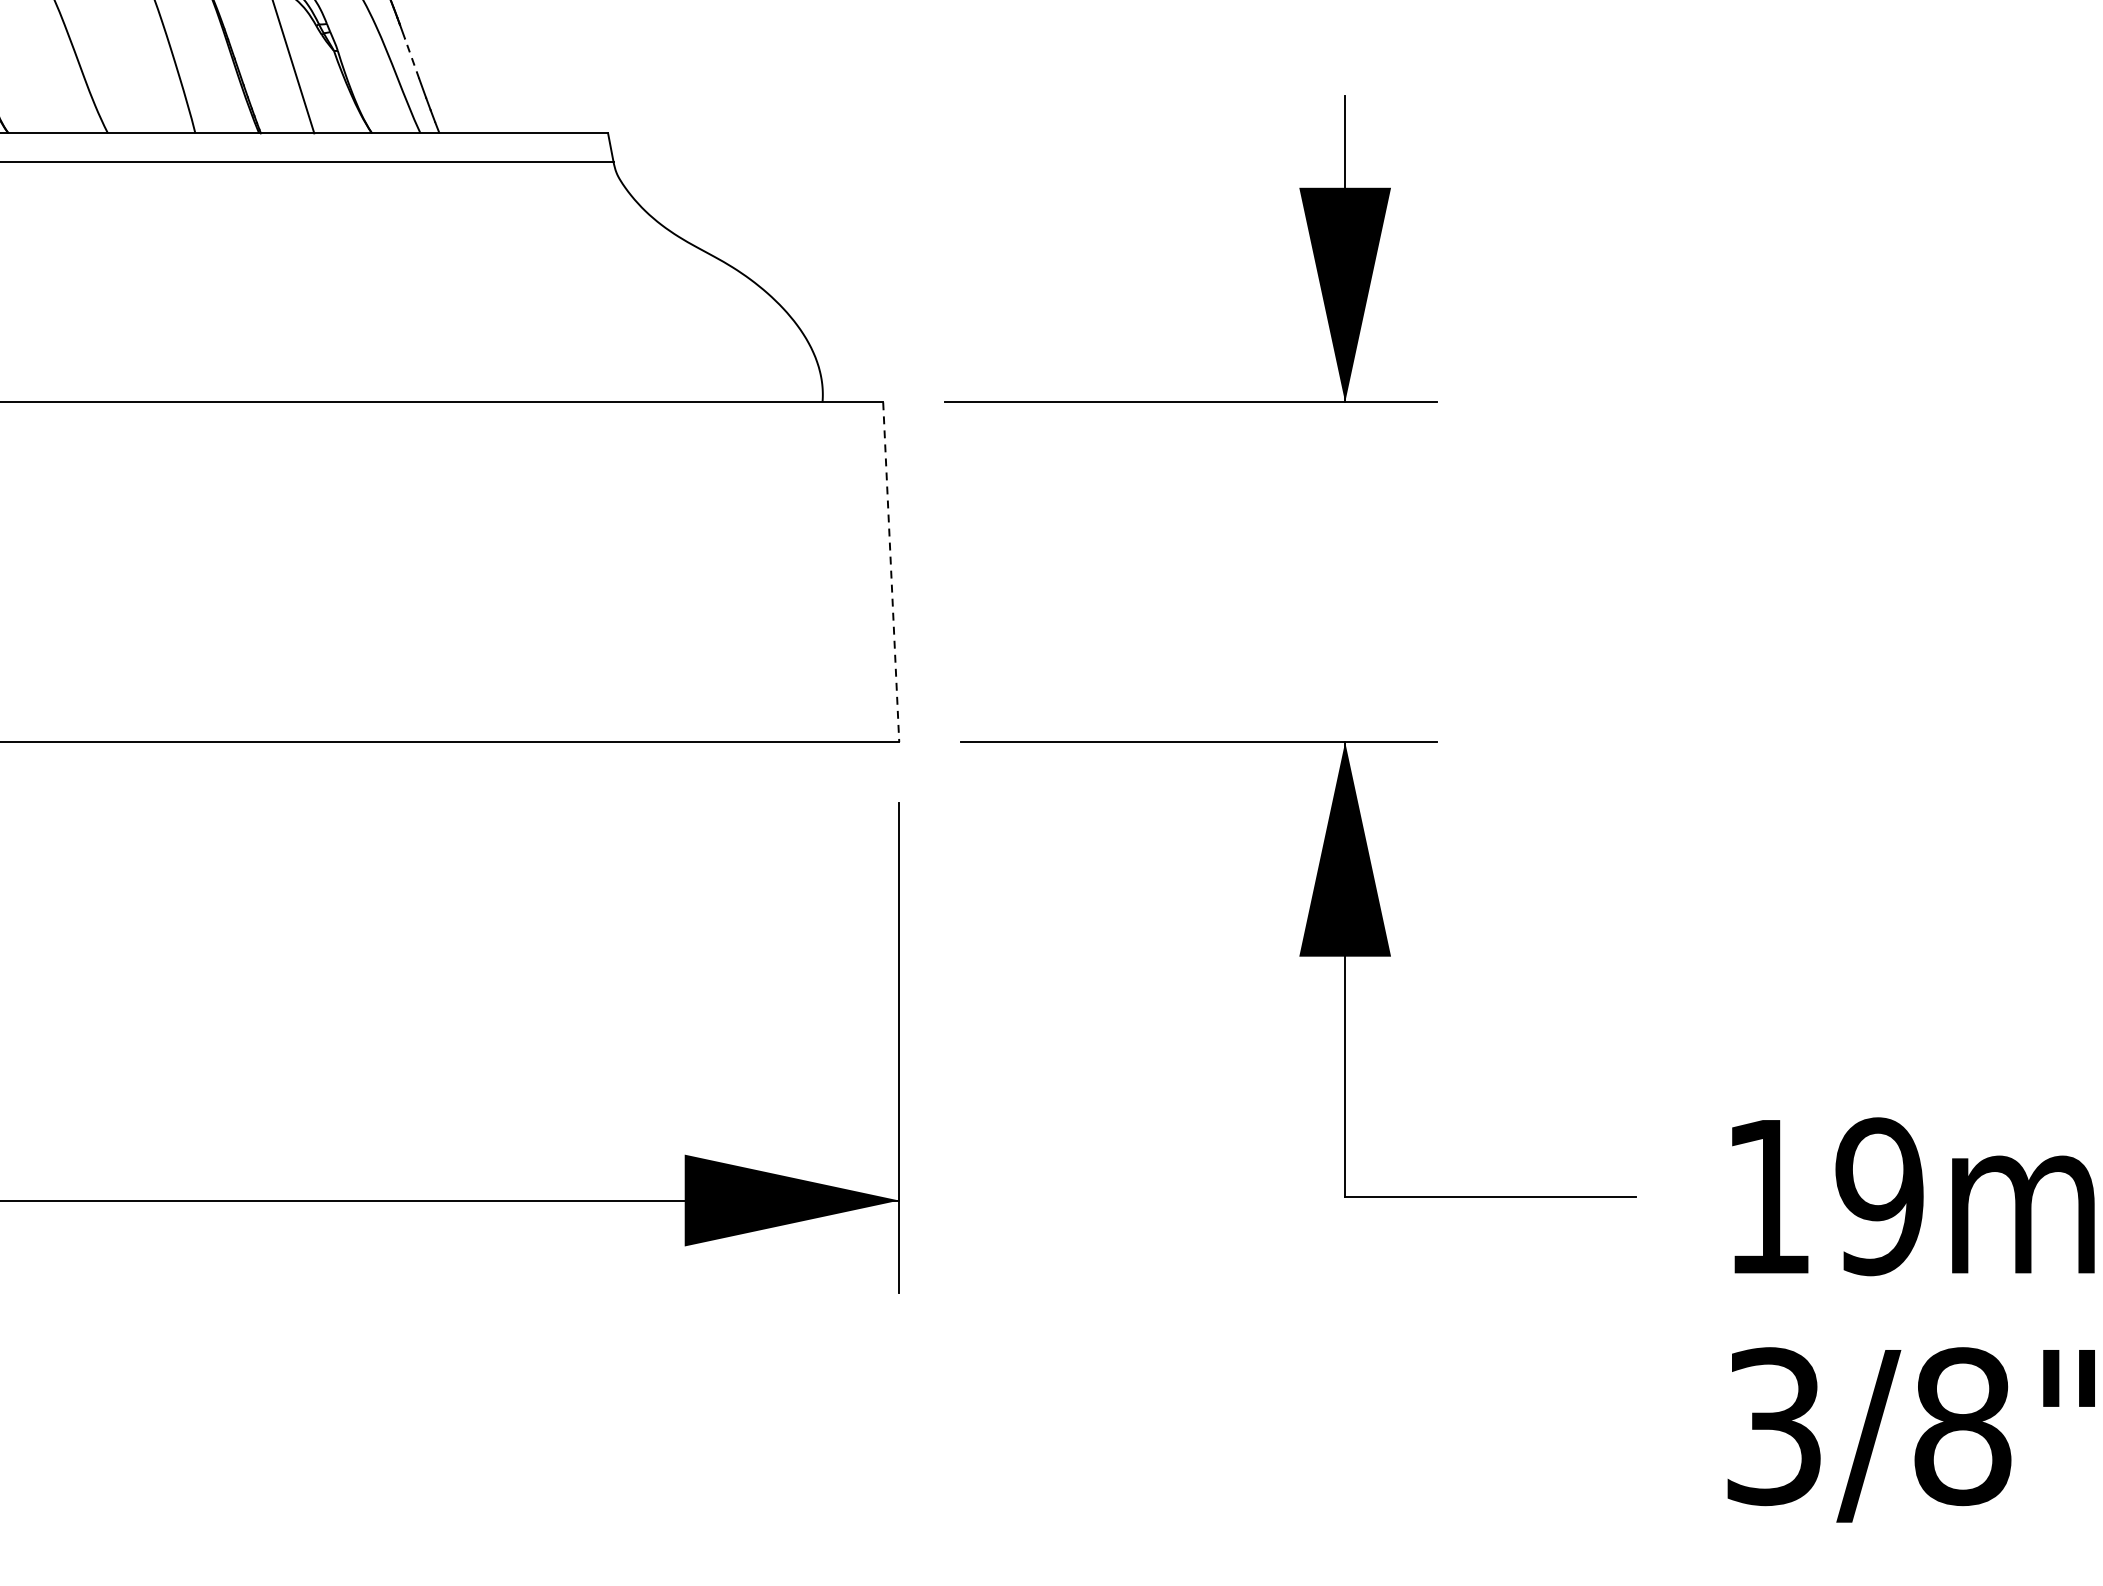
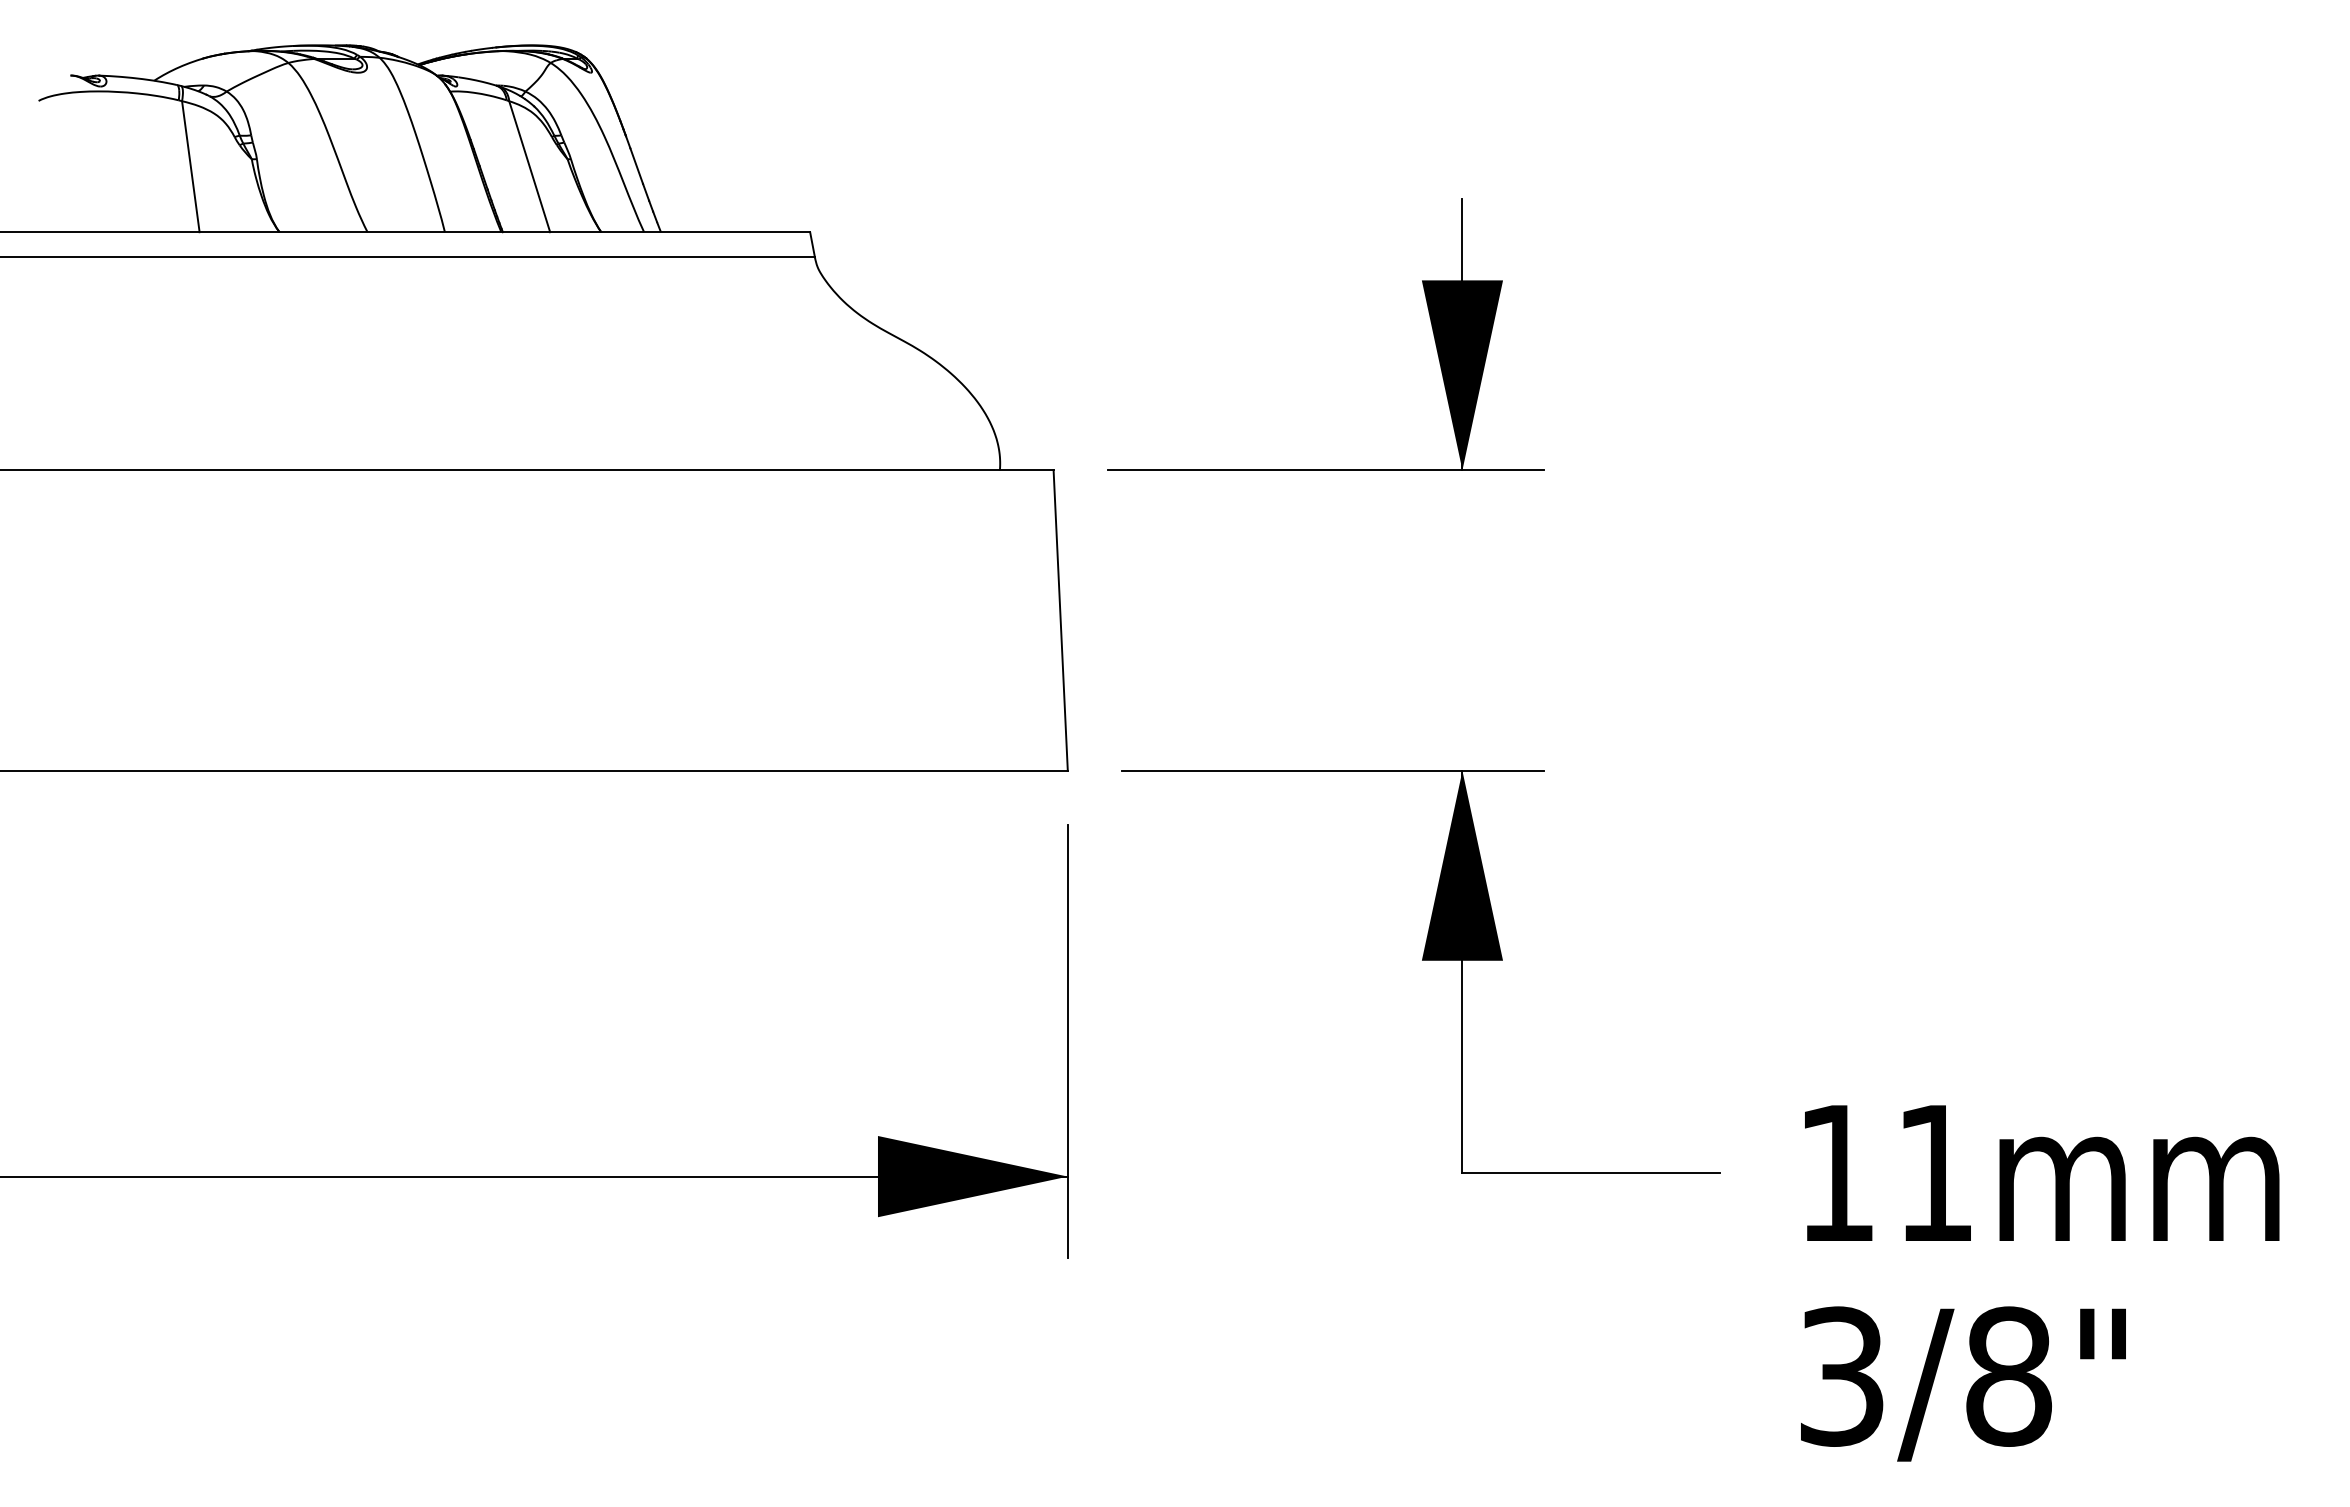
line: (411, 59) -> (636, 166), dashed -> solid
line: (890, 572) -> (1060, 620), dashed -> solid
text: (1879, 1197) -> (1935, 1173), 19 -> 11

